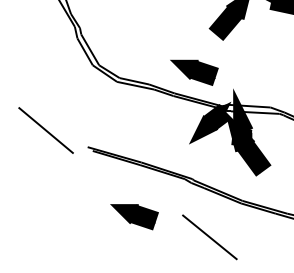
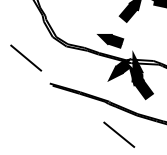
line: (46, 129) -> (26, 57), moved
part: (134, 217) -> (76, 123), removed

